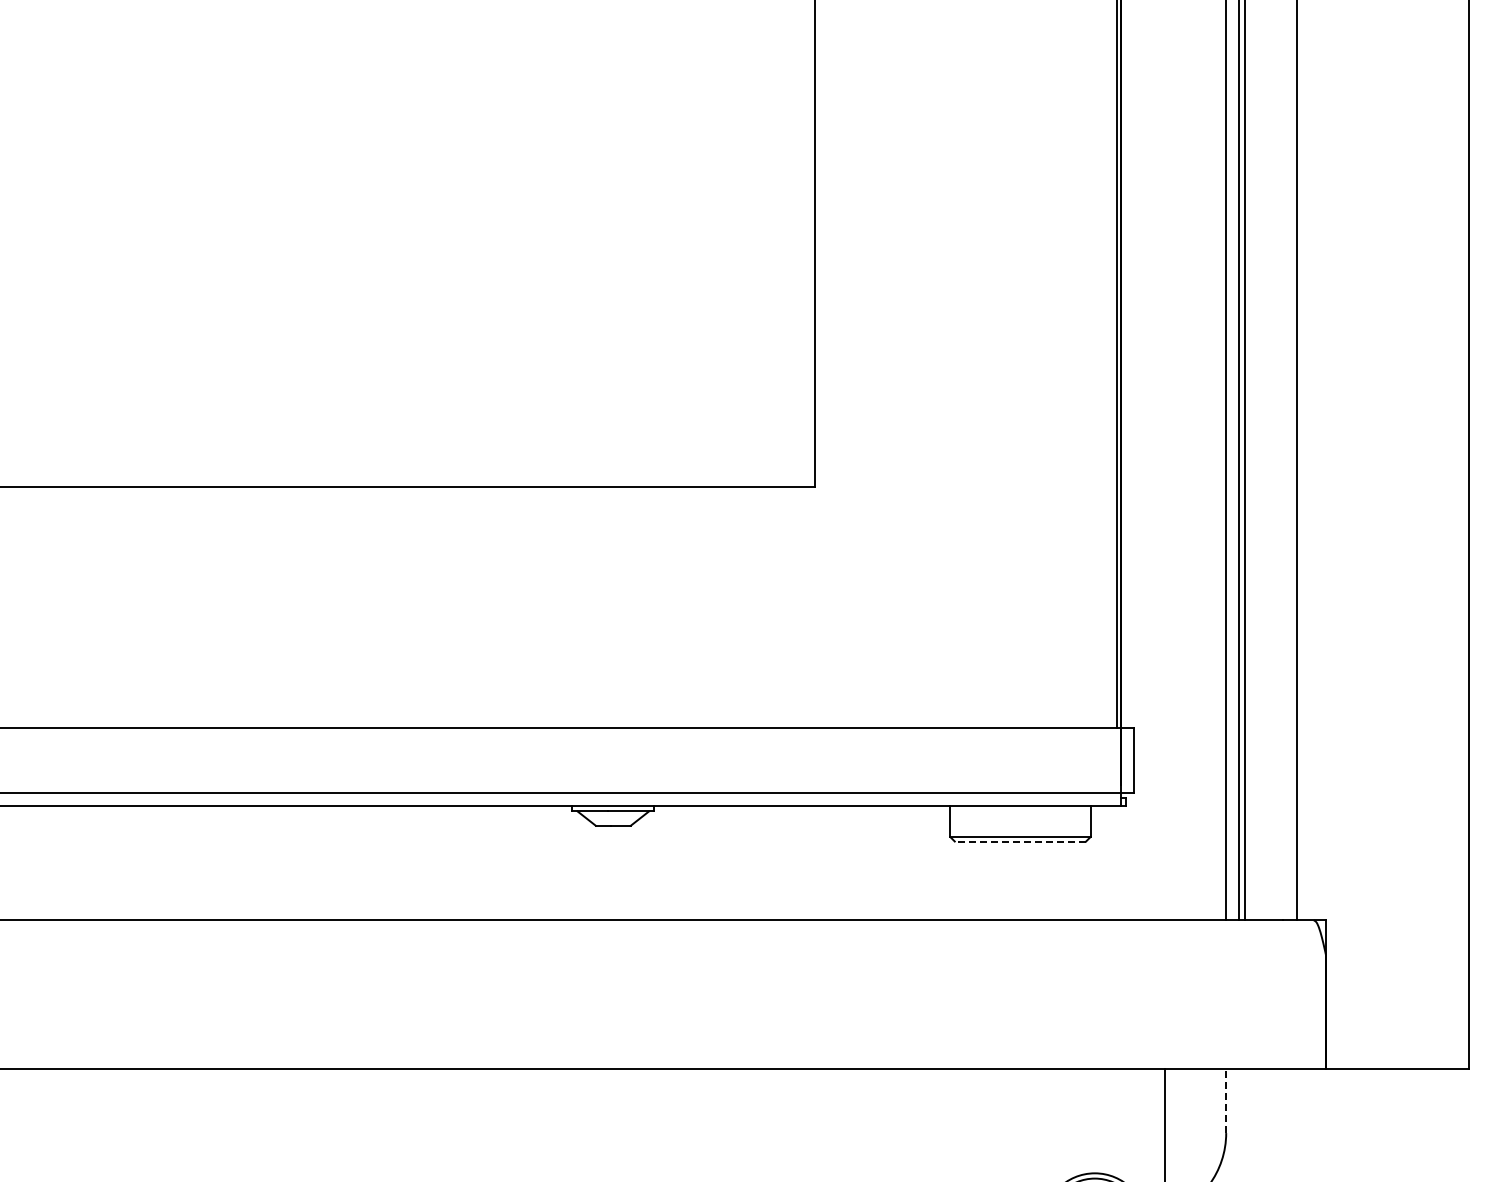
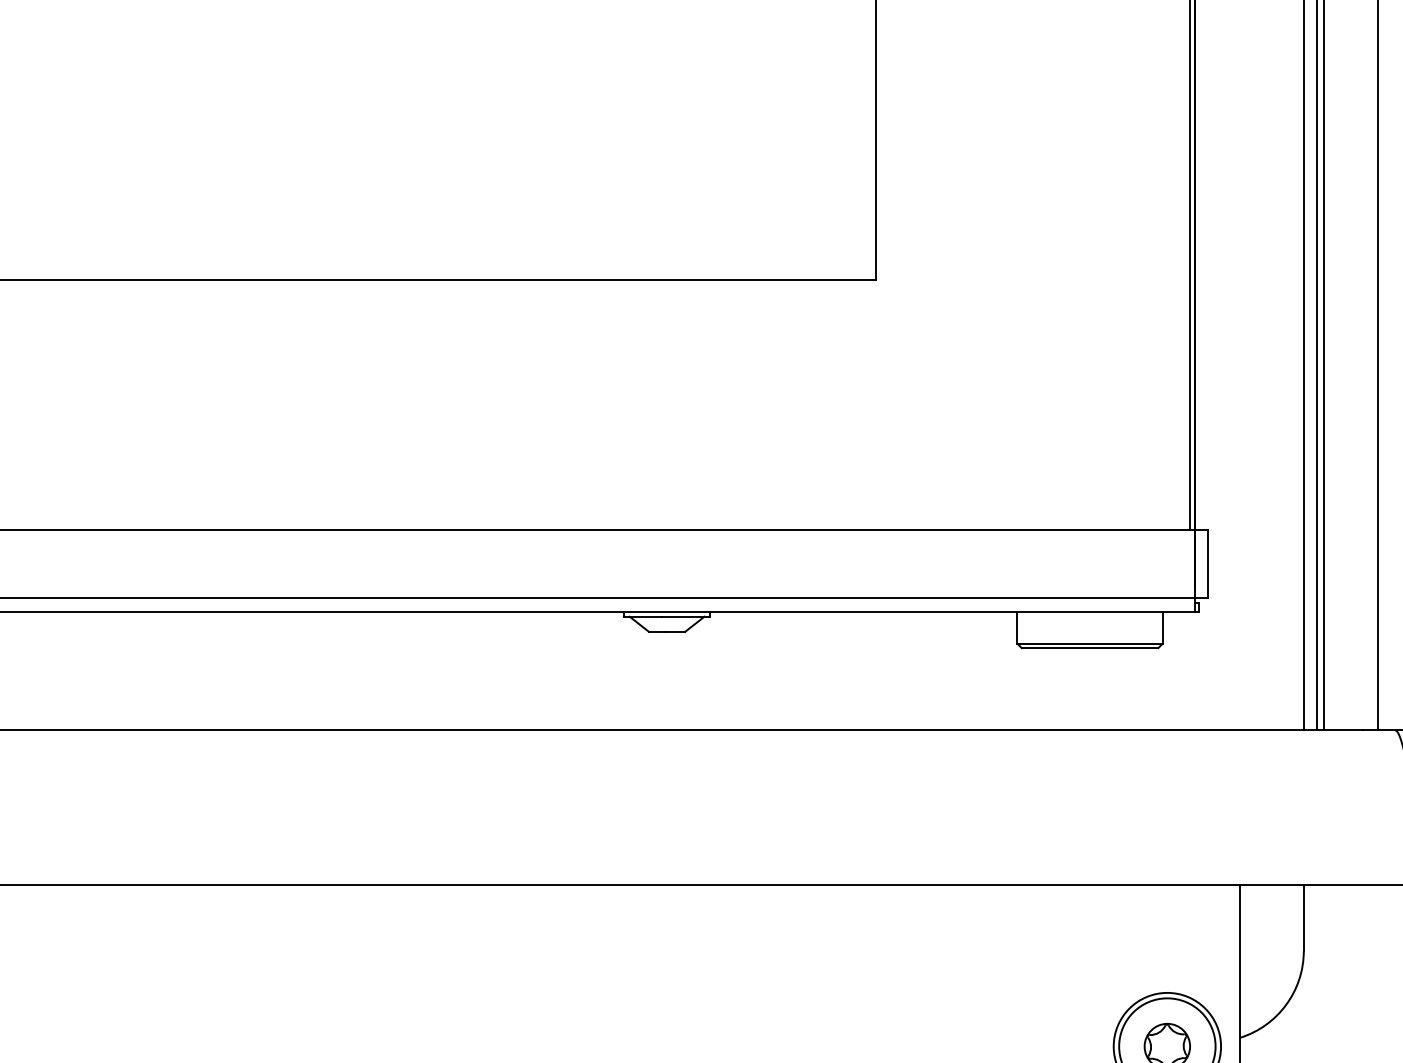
line: (1020, 841) -> (1090, 648), dashed -> solid
line: (1226, 1101) -> (1304, 918), dashed -> solid

